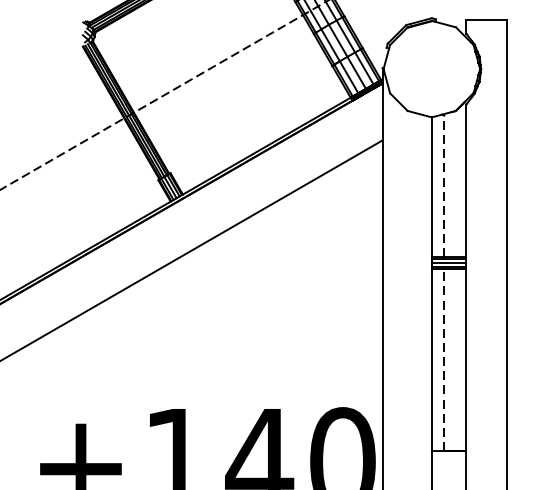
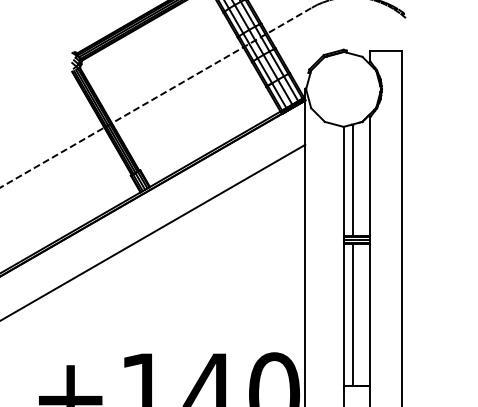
line: (444, 186) -> (353, 180), dashed -> solid
line: (444, 359) -> (353, 315), dashed -> solid

